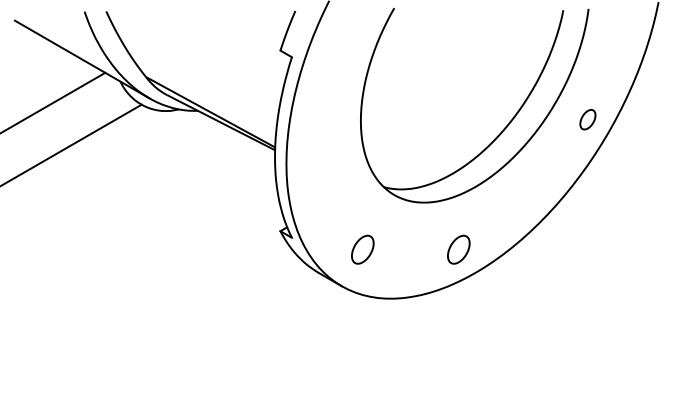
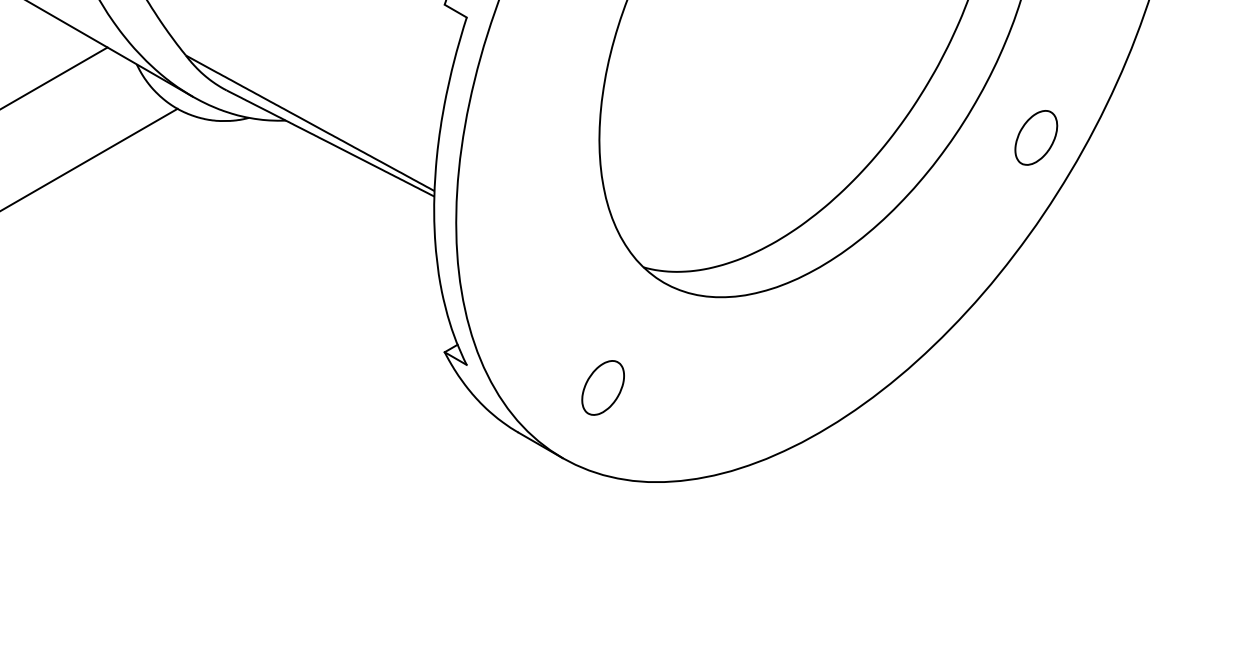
part: (587, 119) -> (1035, 137), size x1.43
part: (458, 249) -> (787, 387), removed

